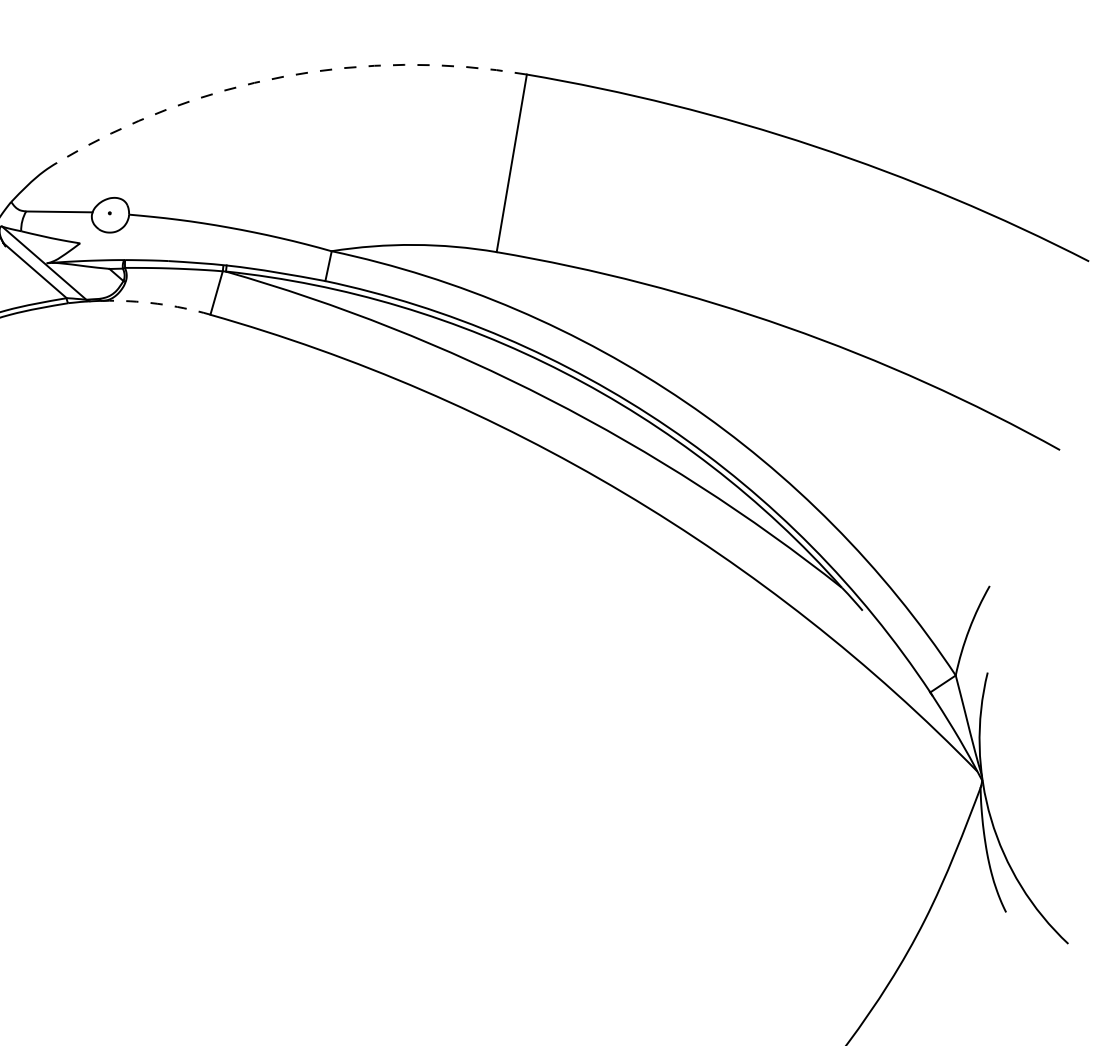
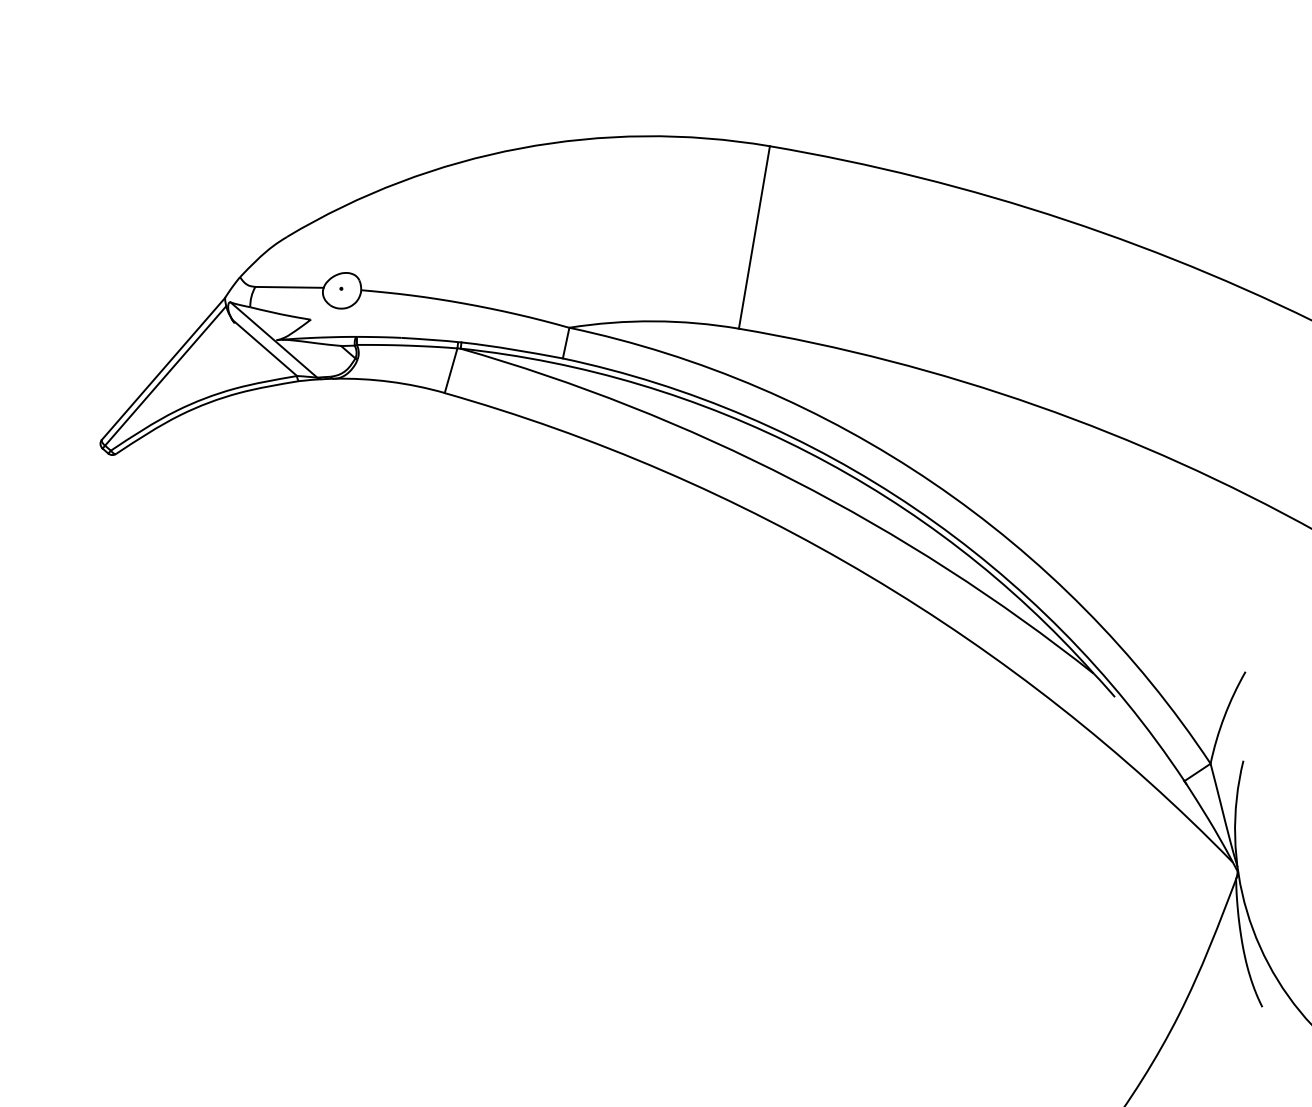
arc: (284, 76) -> (520, 148), dashed -> solid
arc: (156, 303) -> (389, 381), dashed -> solid

